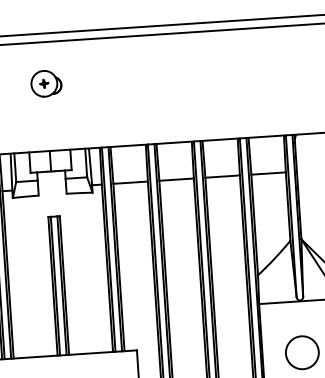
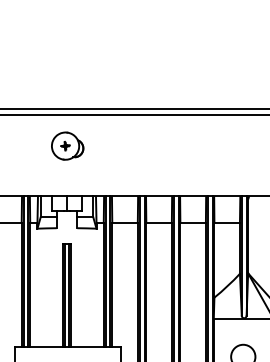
part: (45, 82) -> (67, 145), size x1.43

